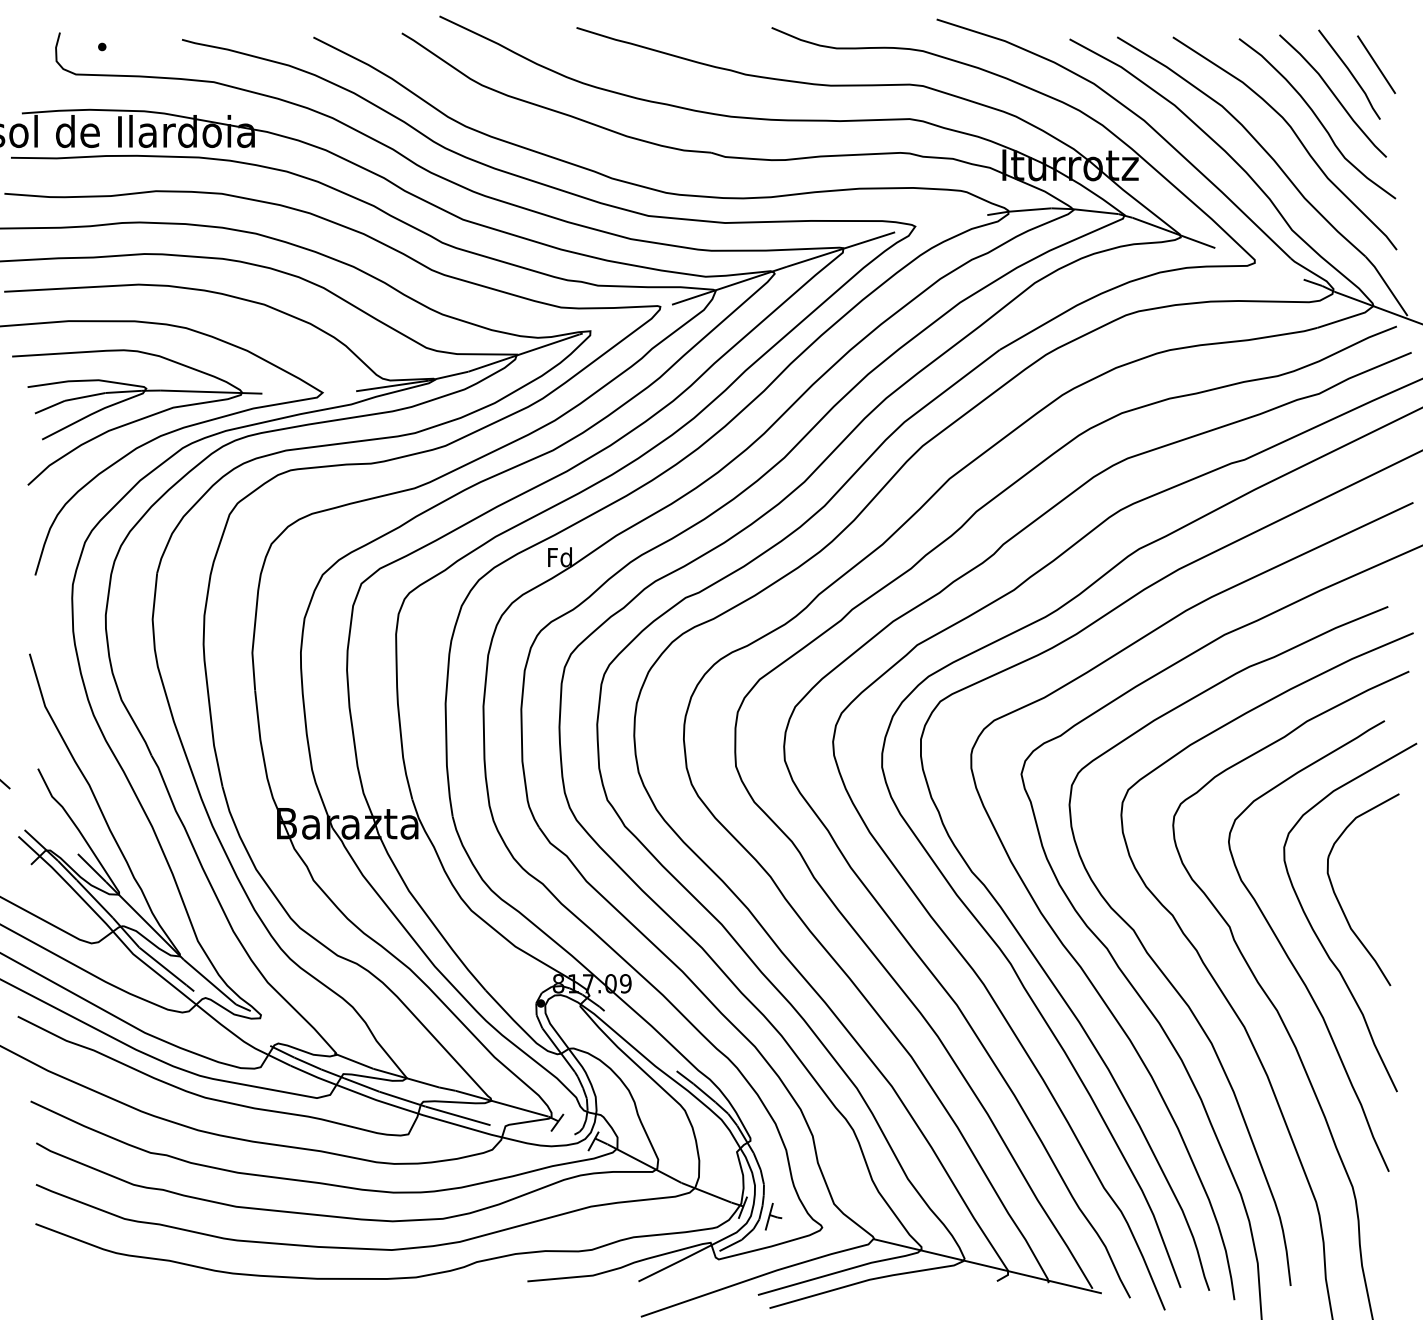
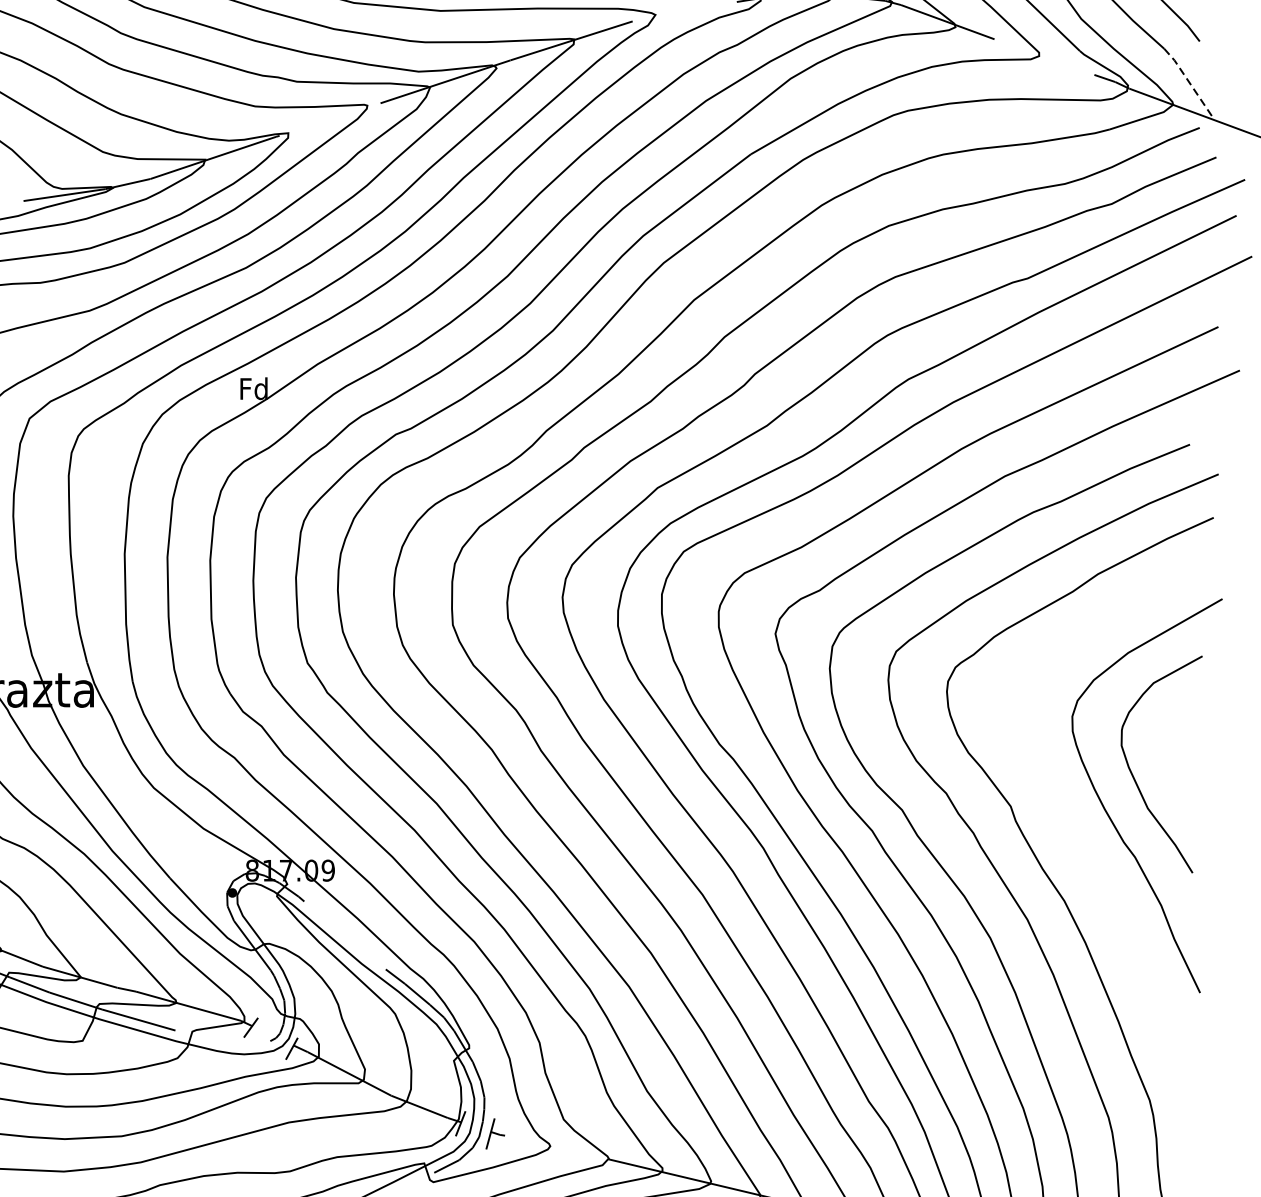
line: (1386, 284) -> (1187, 80), solid -> dashed
curve: (1288, 955) -> (1077, 838), removed

